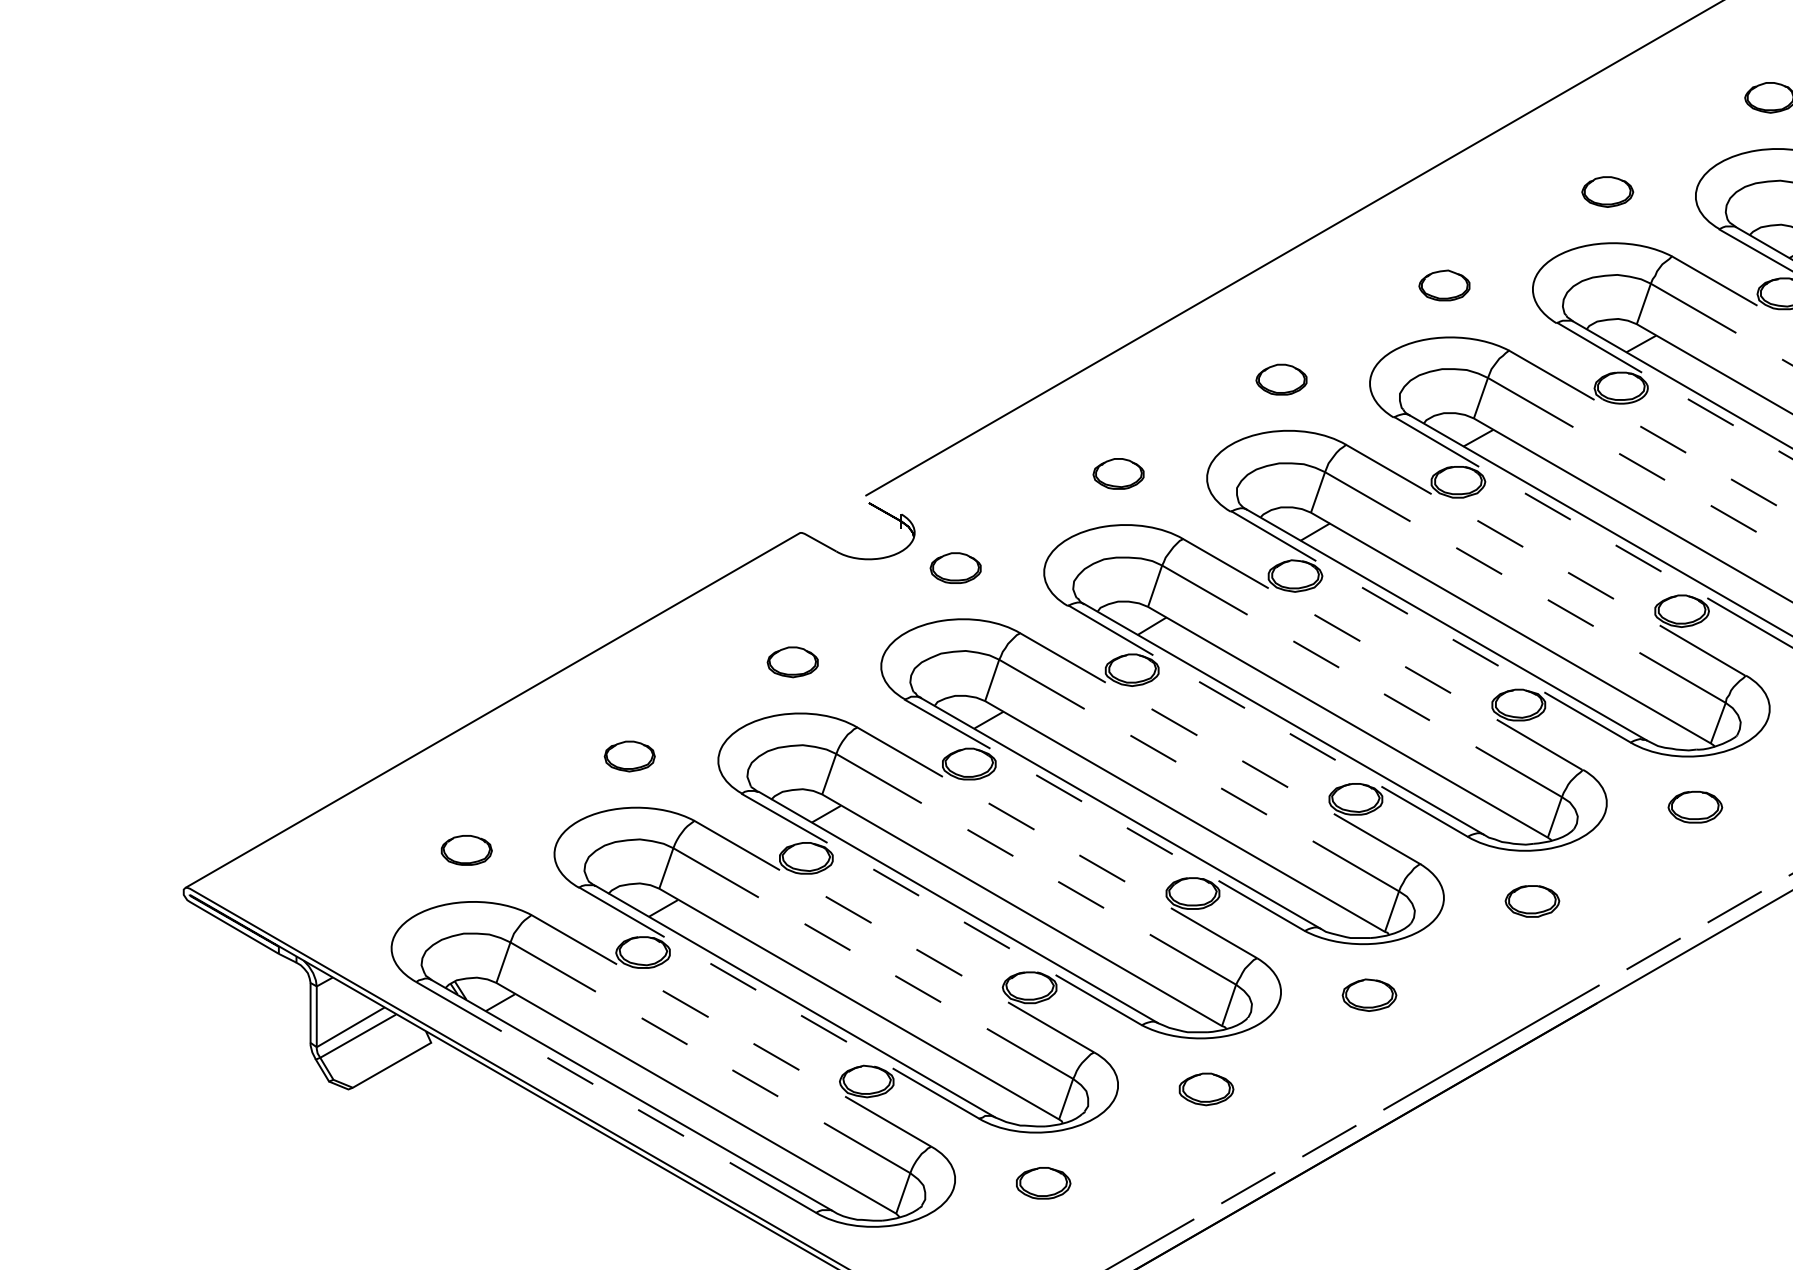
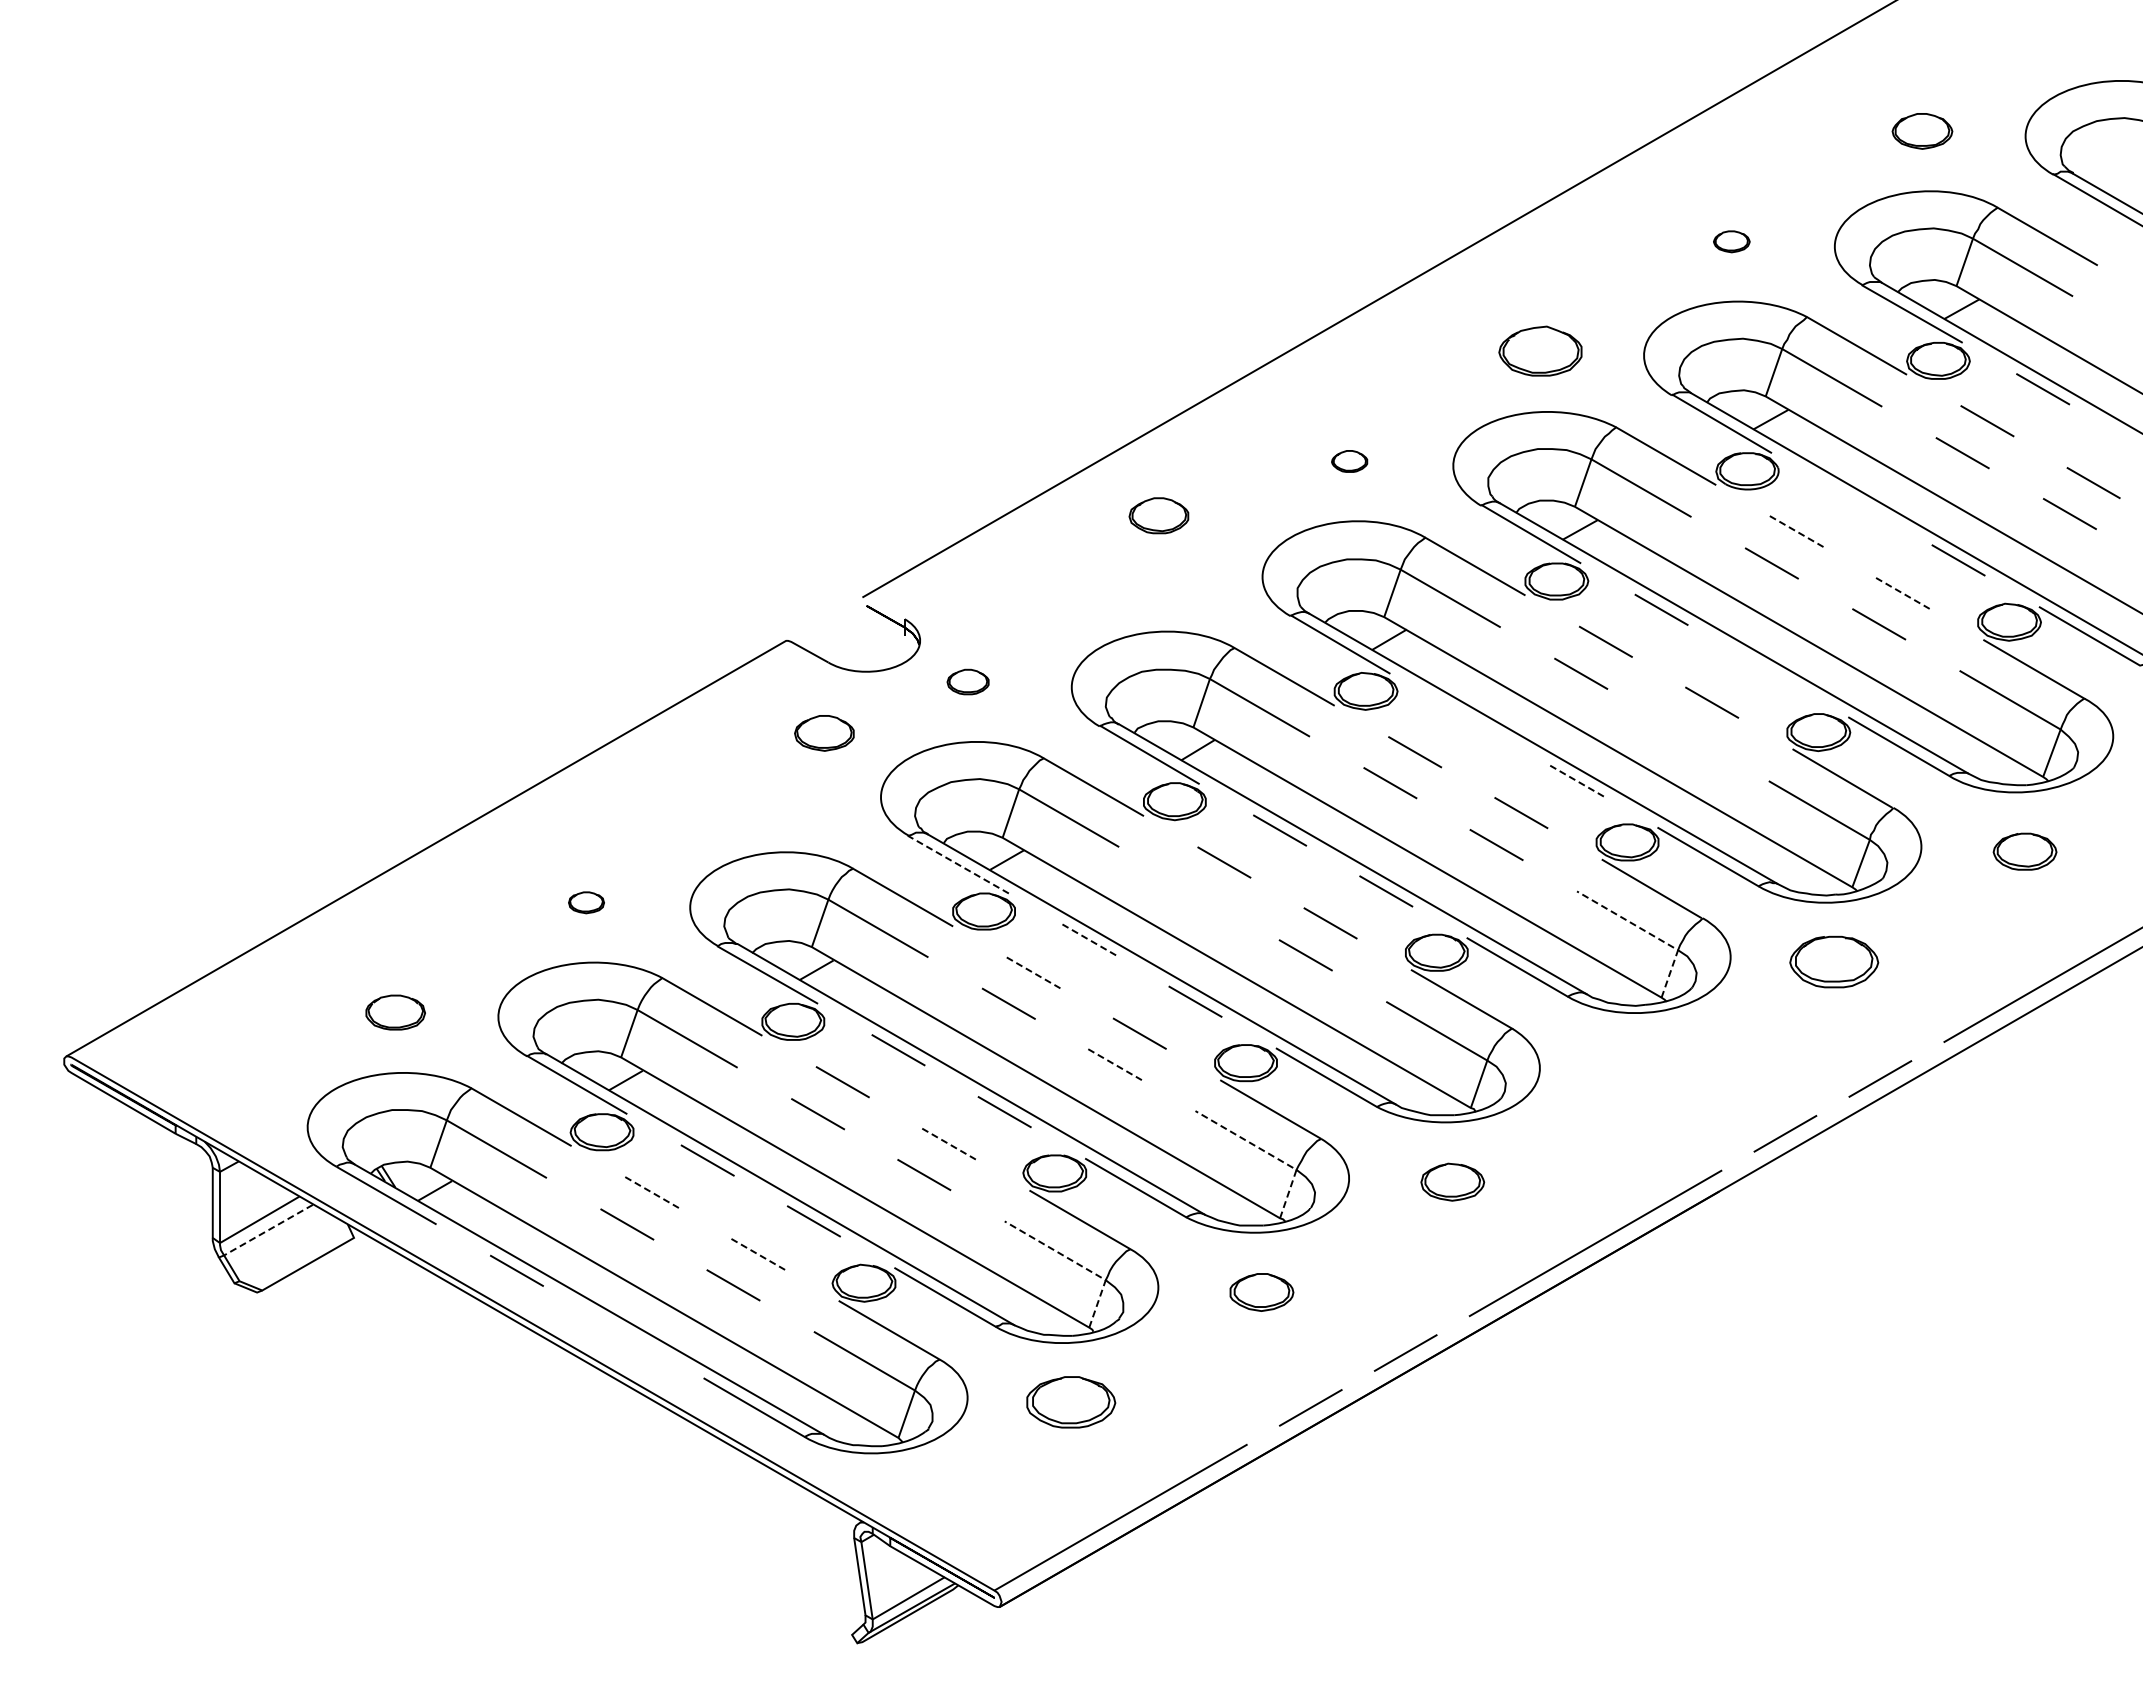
part: (1607, 191) -> (1731, 241), size x0.6
part: (1444, 284) -> (1540, 350), size x1.4
part: (1281, 379) -> (1349, 461), size x0.6
line: (1710, 412) -> (1852, 499), removed
line: (1663, 439) -> (1796, 531), solid -> dashed
part: (1118, 473) -> (1158, 515), moved
line: (1753, 492) -> (1902, 593), solid -> dashed
line: (1638, 558) -> (1767, 670), removed
part: (955, 567) -> (967, 681), size x0.7
line: (1384, 600) -> (1470, 720), removed
line: (1570, 612) -> (1688, 734), removed
line: (1476, 653) -> (1577, 781), solid -> dashed
part: (792, 662) -> (824, 733), moved
line: (946, 723) -> (957, 864), solid -> dashed
line: (1153, 748) -> (1199, 893), removed
part: (629, 756) -> (586, 902), size x0.6
line: (1537, 782) -> (1649, 933), solid -> dashed
line: (1059, 787) -> (1089, 939), solid -> dashed
part: (1695, 806) -> (1834, 961), size x1.4
line: (1011, 816) -> (1033, 972), solid -> dashed
line: (1081, 894) -> (1115, 1064), solid -> dashed
part: (1532, 901) -> (1643, 1072), removed
line: (939, 963) -> (949, 1144), solid -> dashed
line: (1212, 970) -> (1268, 1153), solid -> dashed
line: (686, 1004) -> (652, 1192), solid -> dashed
line: (358, 1036) -> (268, 1230), solid -> dashed
line: (776, 1056) -> (758, 1254), solid -> dashed
line: (1049, 1064) -> (1077, 1263), solid -> dashed
line: (661, 1122) -> (623, 1331), removed
part: (1043, 1183) -> (1070, 1402), size x1.4

